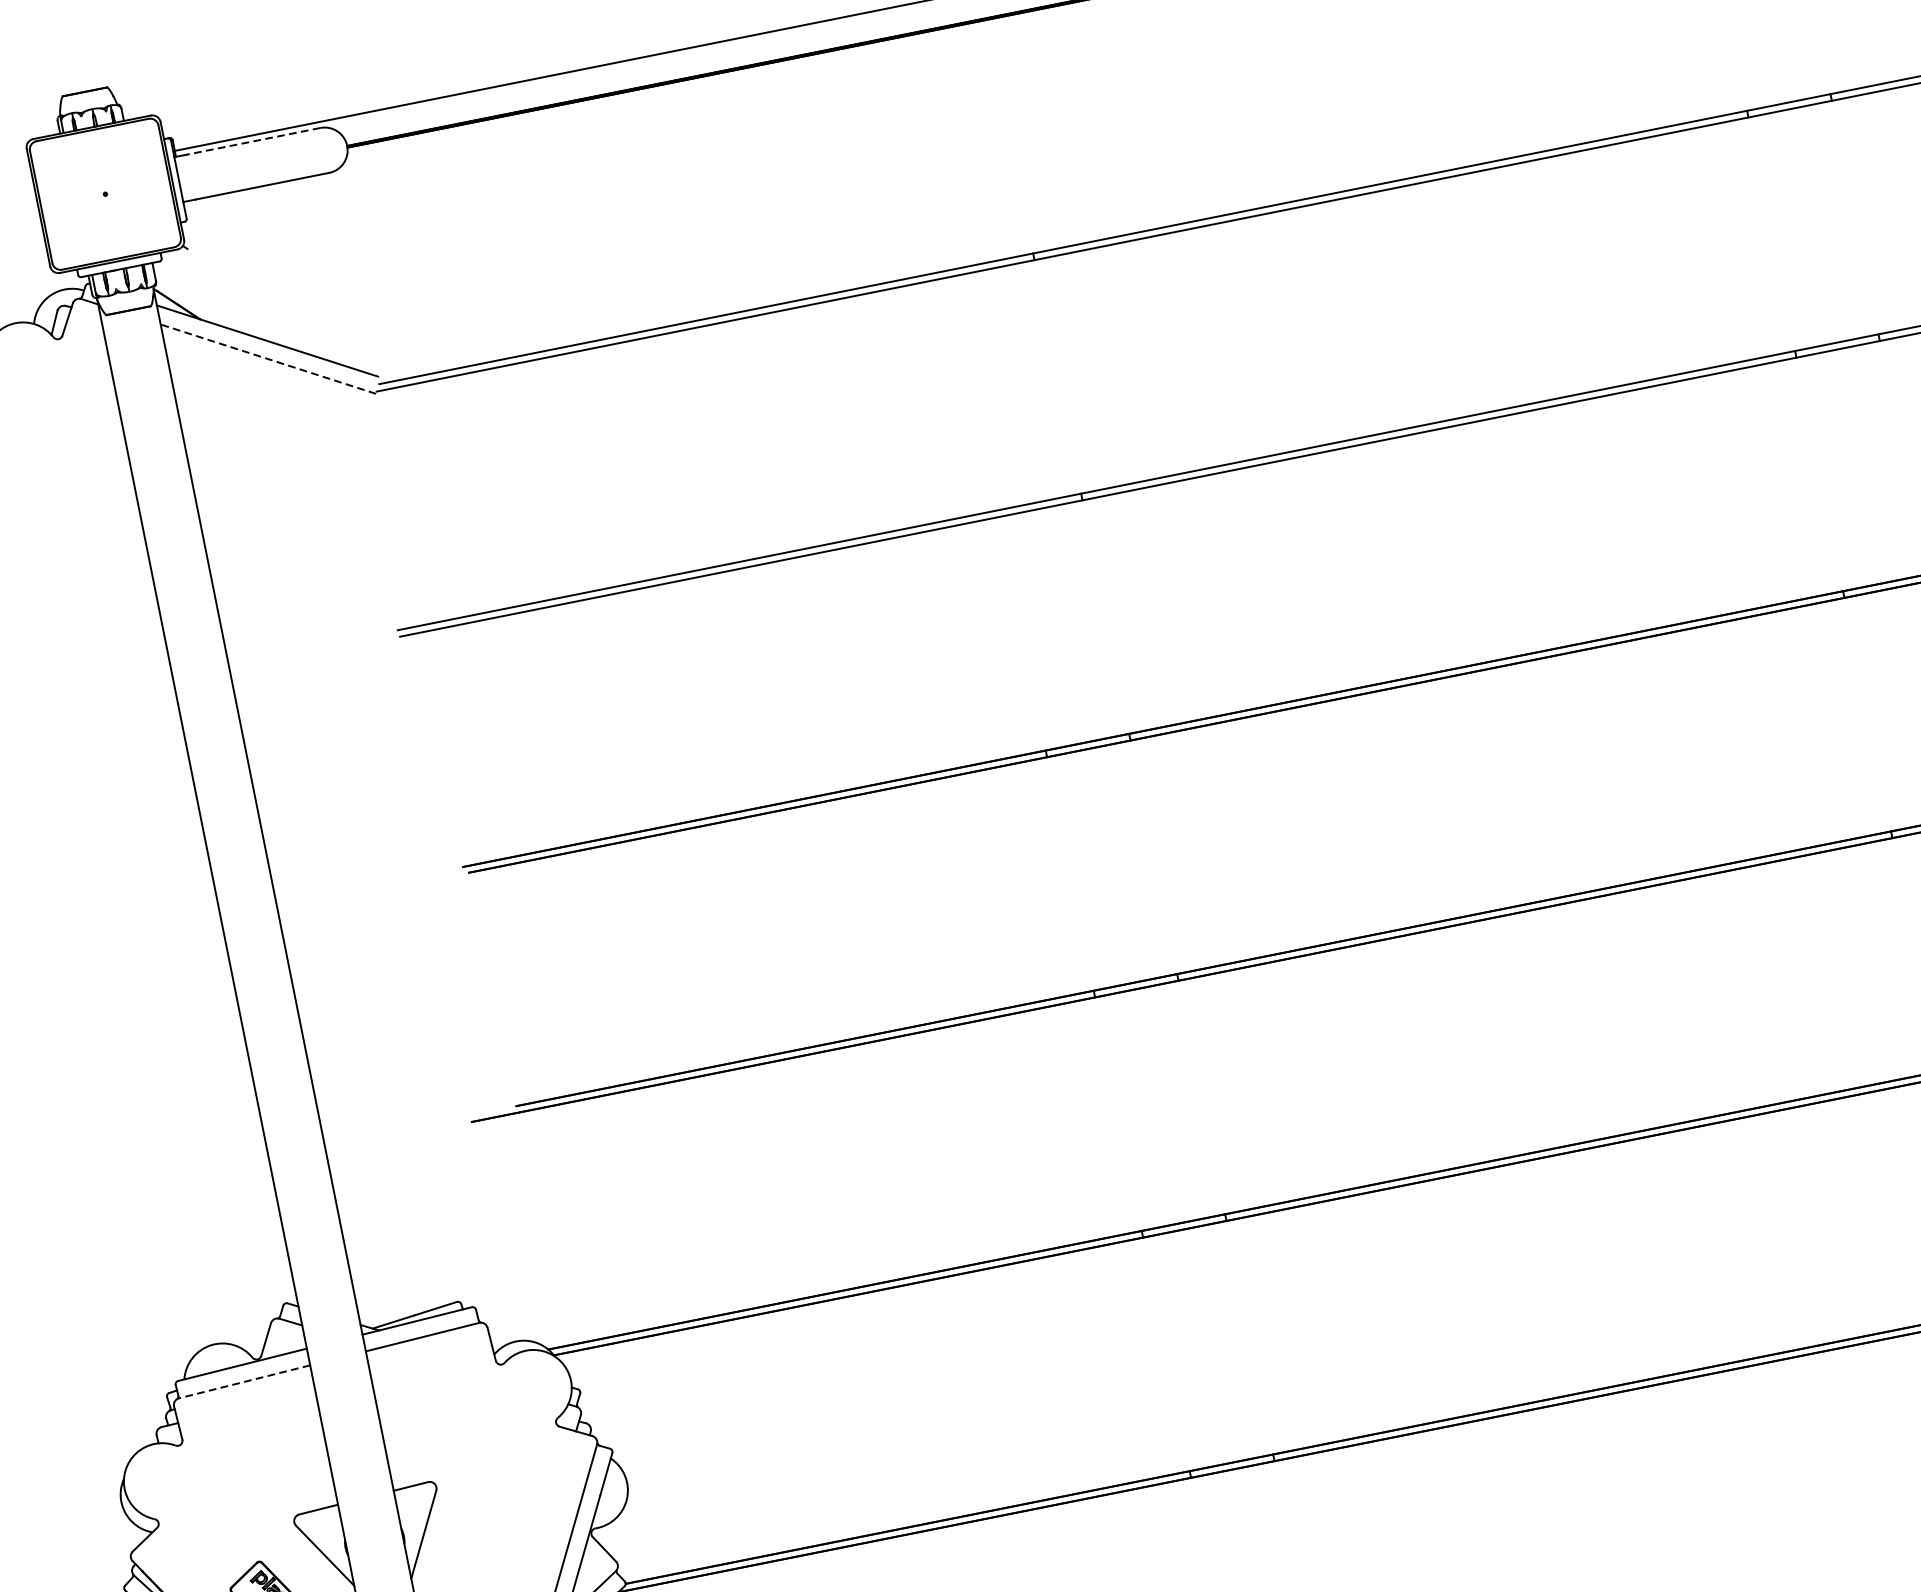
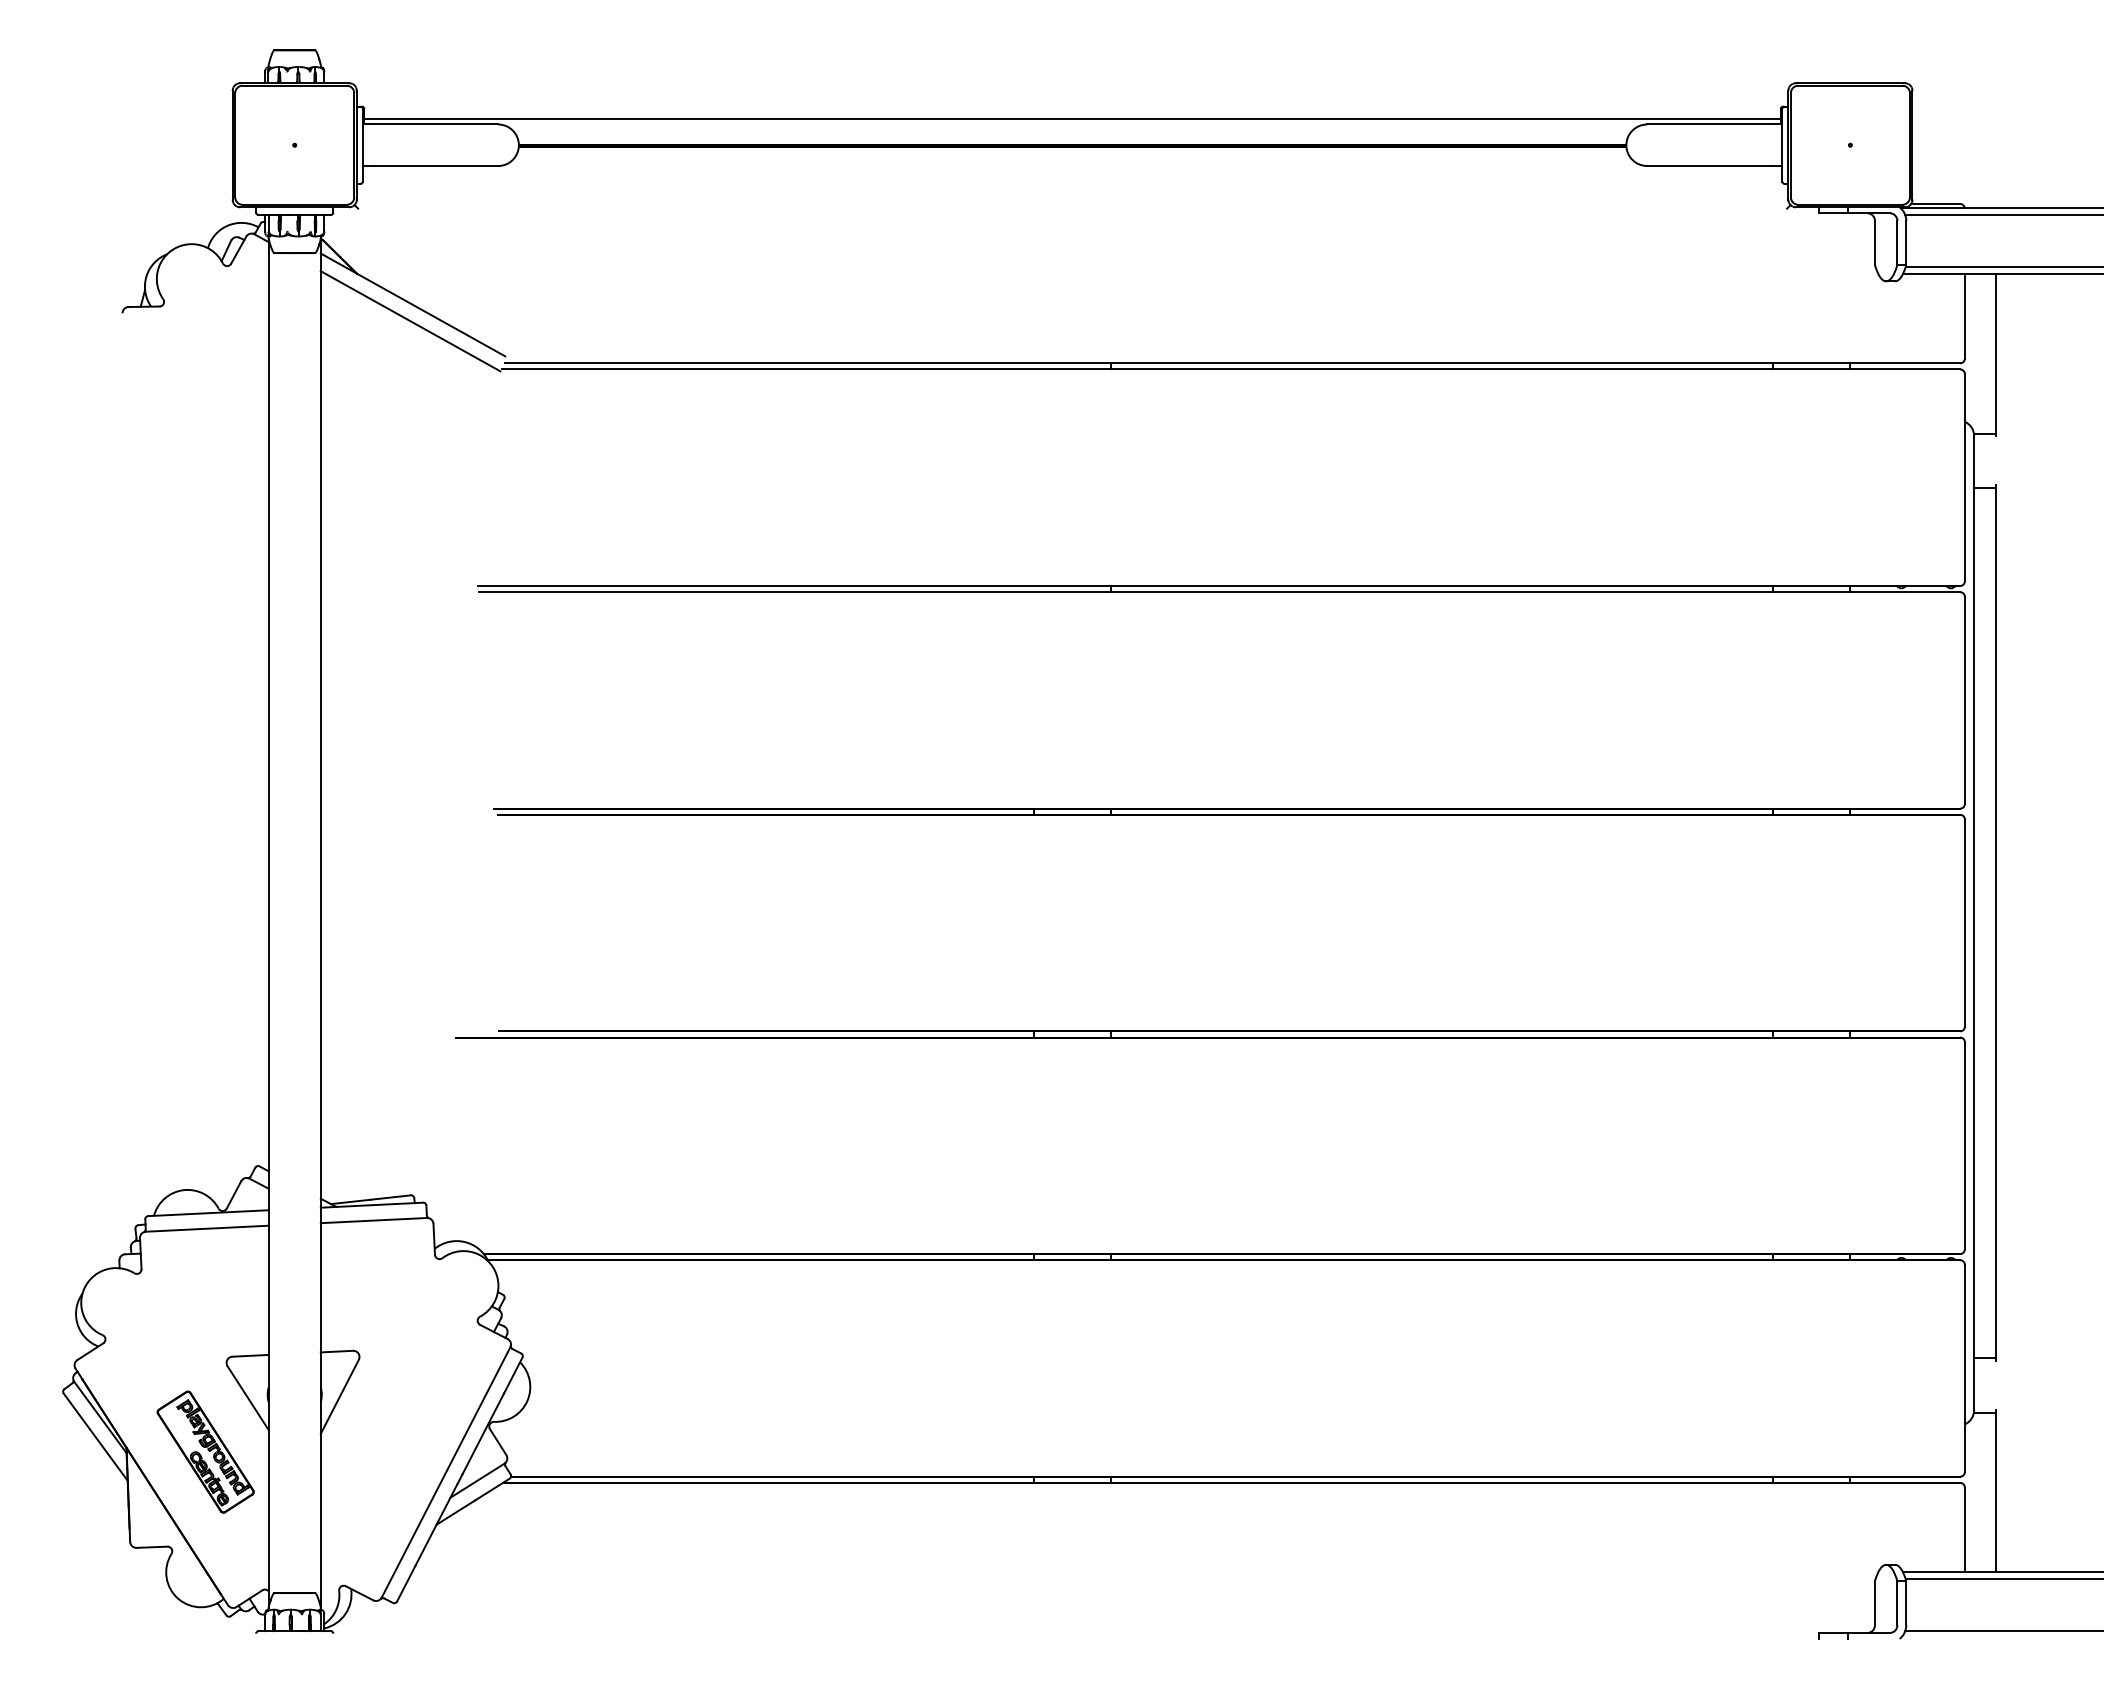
line: (253, 141) -> (436, 124), dashed -> solid
line: (268, 359) -> (410, 321), dashed -> solid
line: (243, 1381) -> (206, 1228), dashed -> solid

